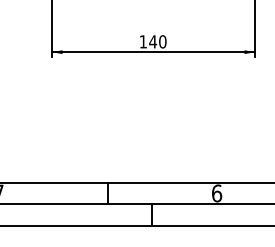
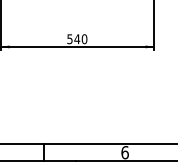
text: (142, 41) -> (69, 38), 140 -> 540

